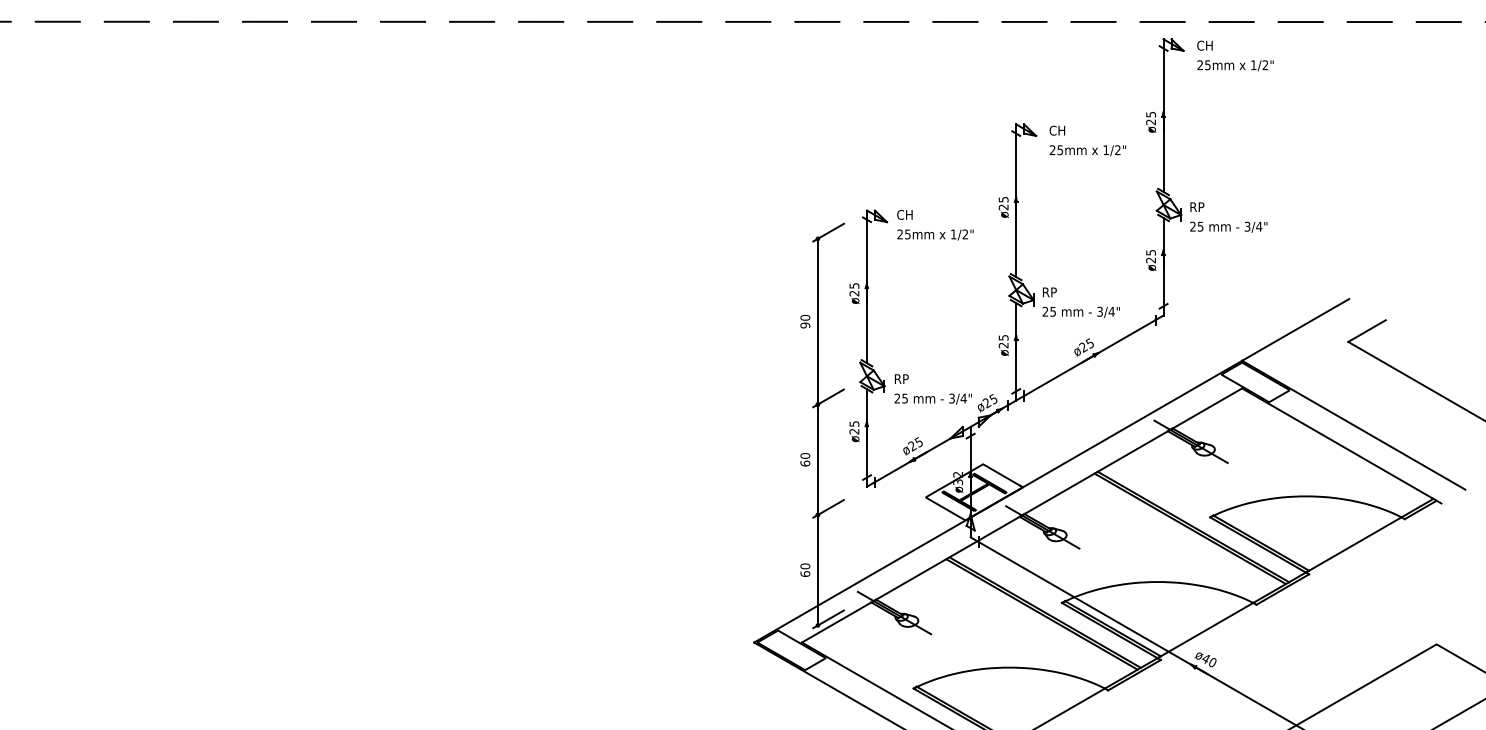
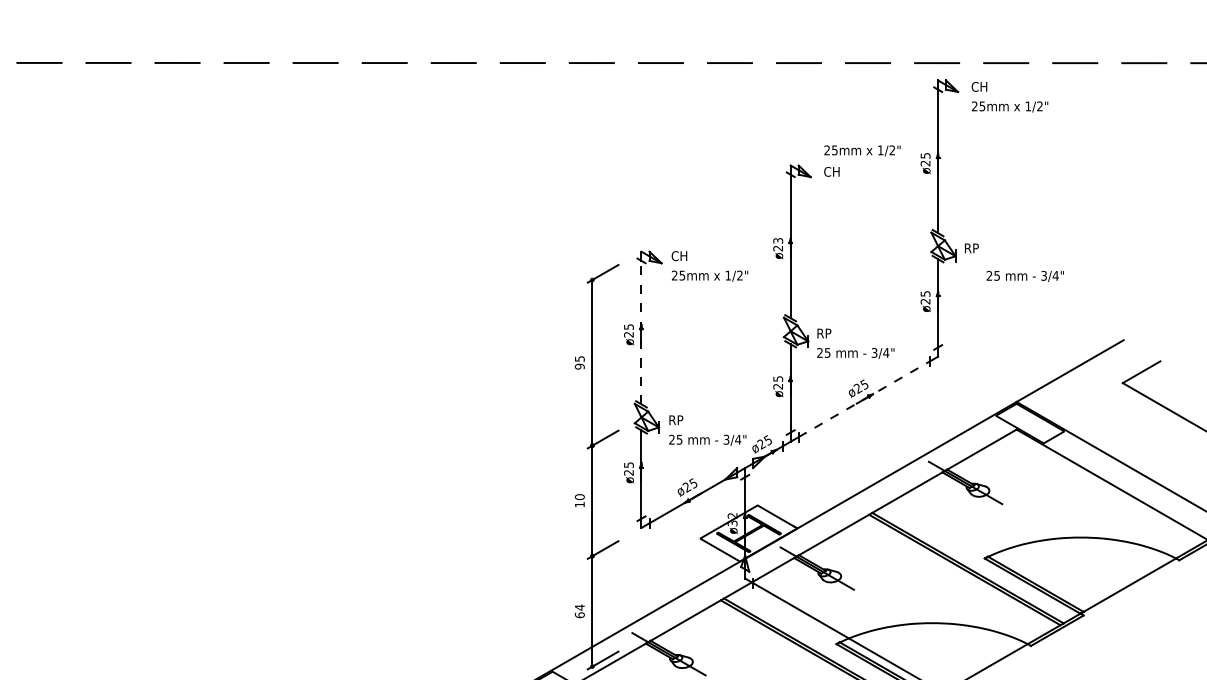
text: (1087, 150) -> (862, 150), moved
text: (1002, 199) -> (777, 240), ø25 -> ø23
text: (1228, 226) -> (1025, 275), moved
line: (866, 291) -> (641, 332), solid -> dashed
text: (805, 317) -> (580, 358), 90 -> 95
line: (1089, 358) -> (864, 399), solid -> dashed
text: (805, 463) -> (580, 504), 60 -> 10
text: (805, 566) -> (580, 607), 60 -> 64

